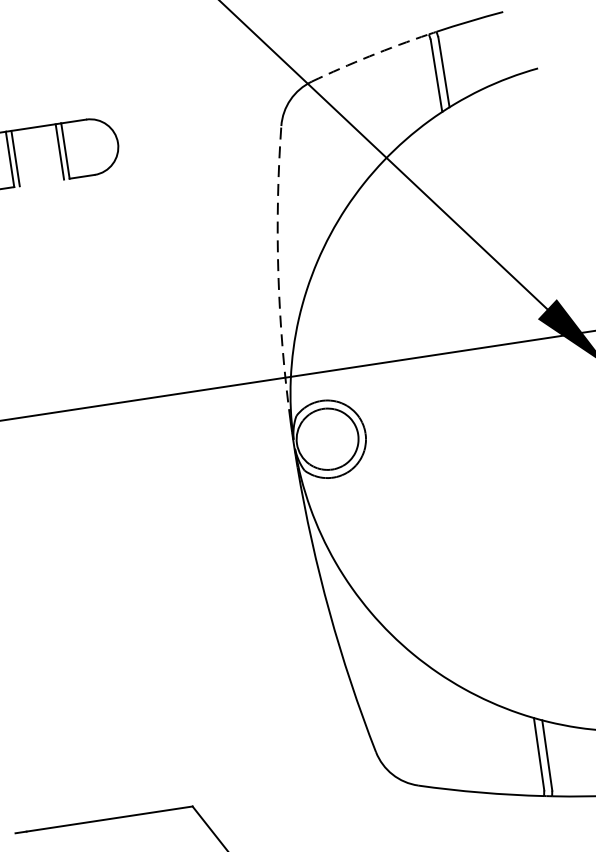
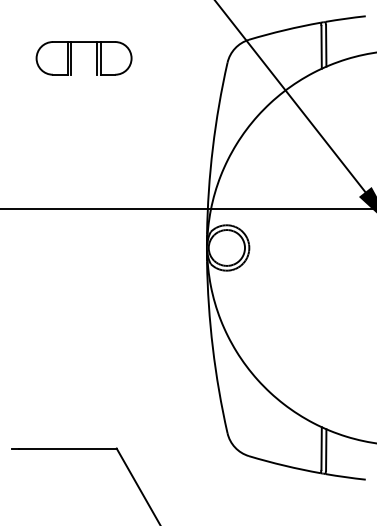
arc: (369, 56) -> (284, 30), dashed -> solid
arc: (277, 273) -> (212, 147), dashed -> solid

